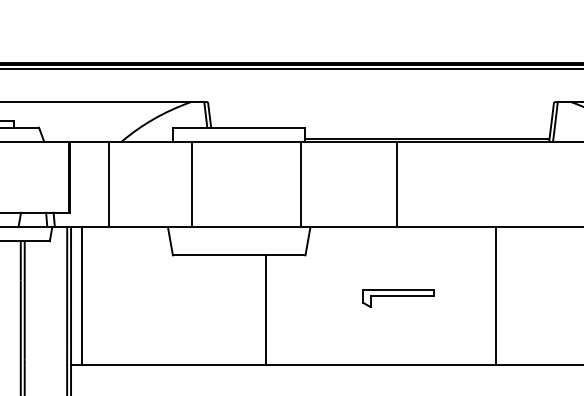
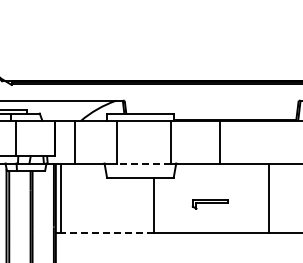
line: (245, 226) -> (143, 163), solid -> dashed
part: (396, 298) -> (209, 204), moved
line: (173, 364) -> (107, 232), solid -> dashed

